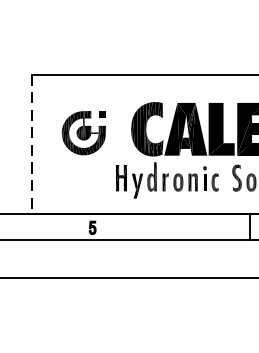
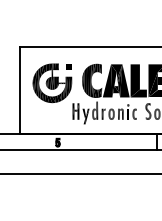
part: (84, 133) -> (52, 83), size x1.43
line: (31, 144) -> (19, 90), dashed -> solid

